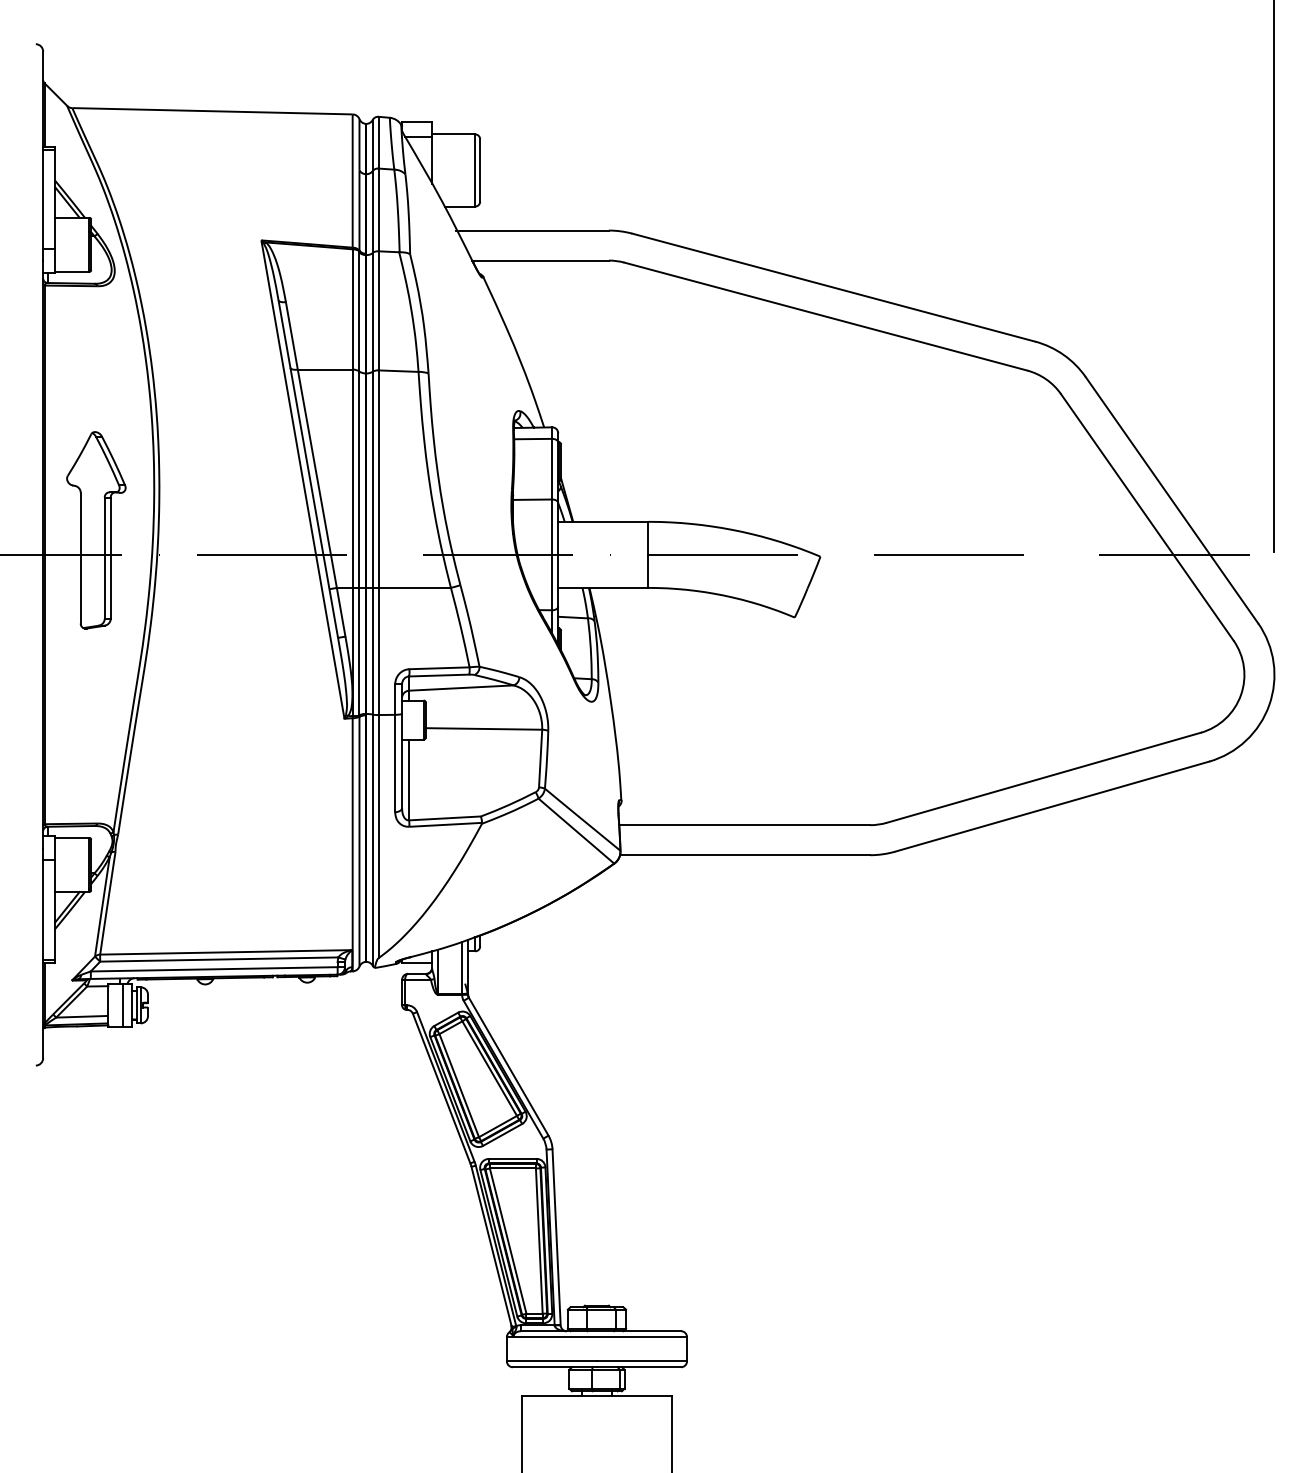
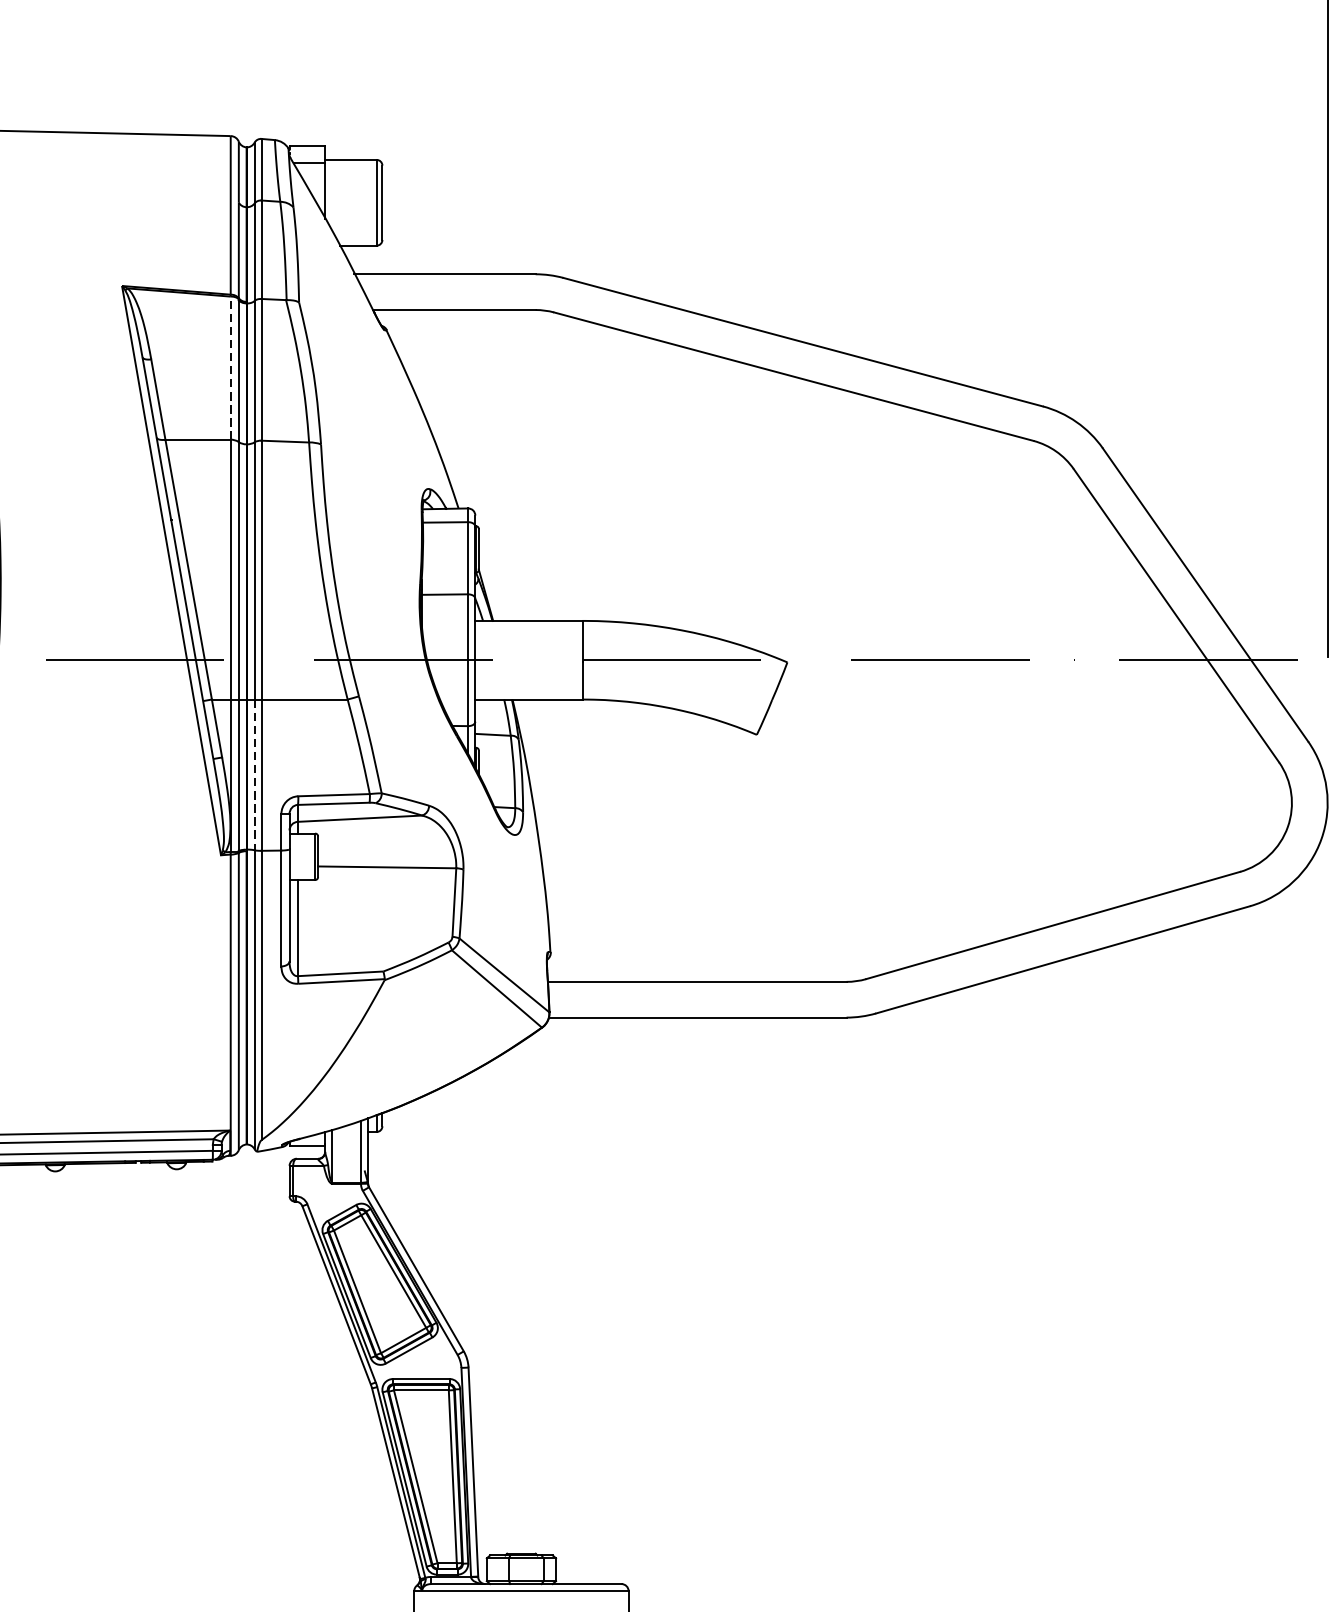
line: (352, 308) -> (230, 367), solid -> dashed
line: (372, 651) -> (254, 775), solid -> dashed

